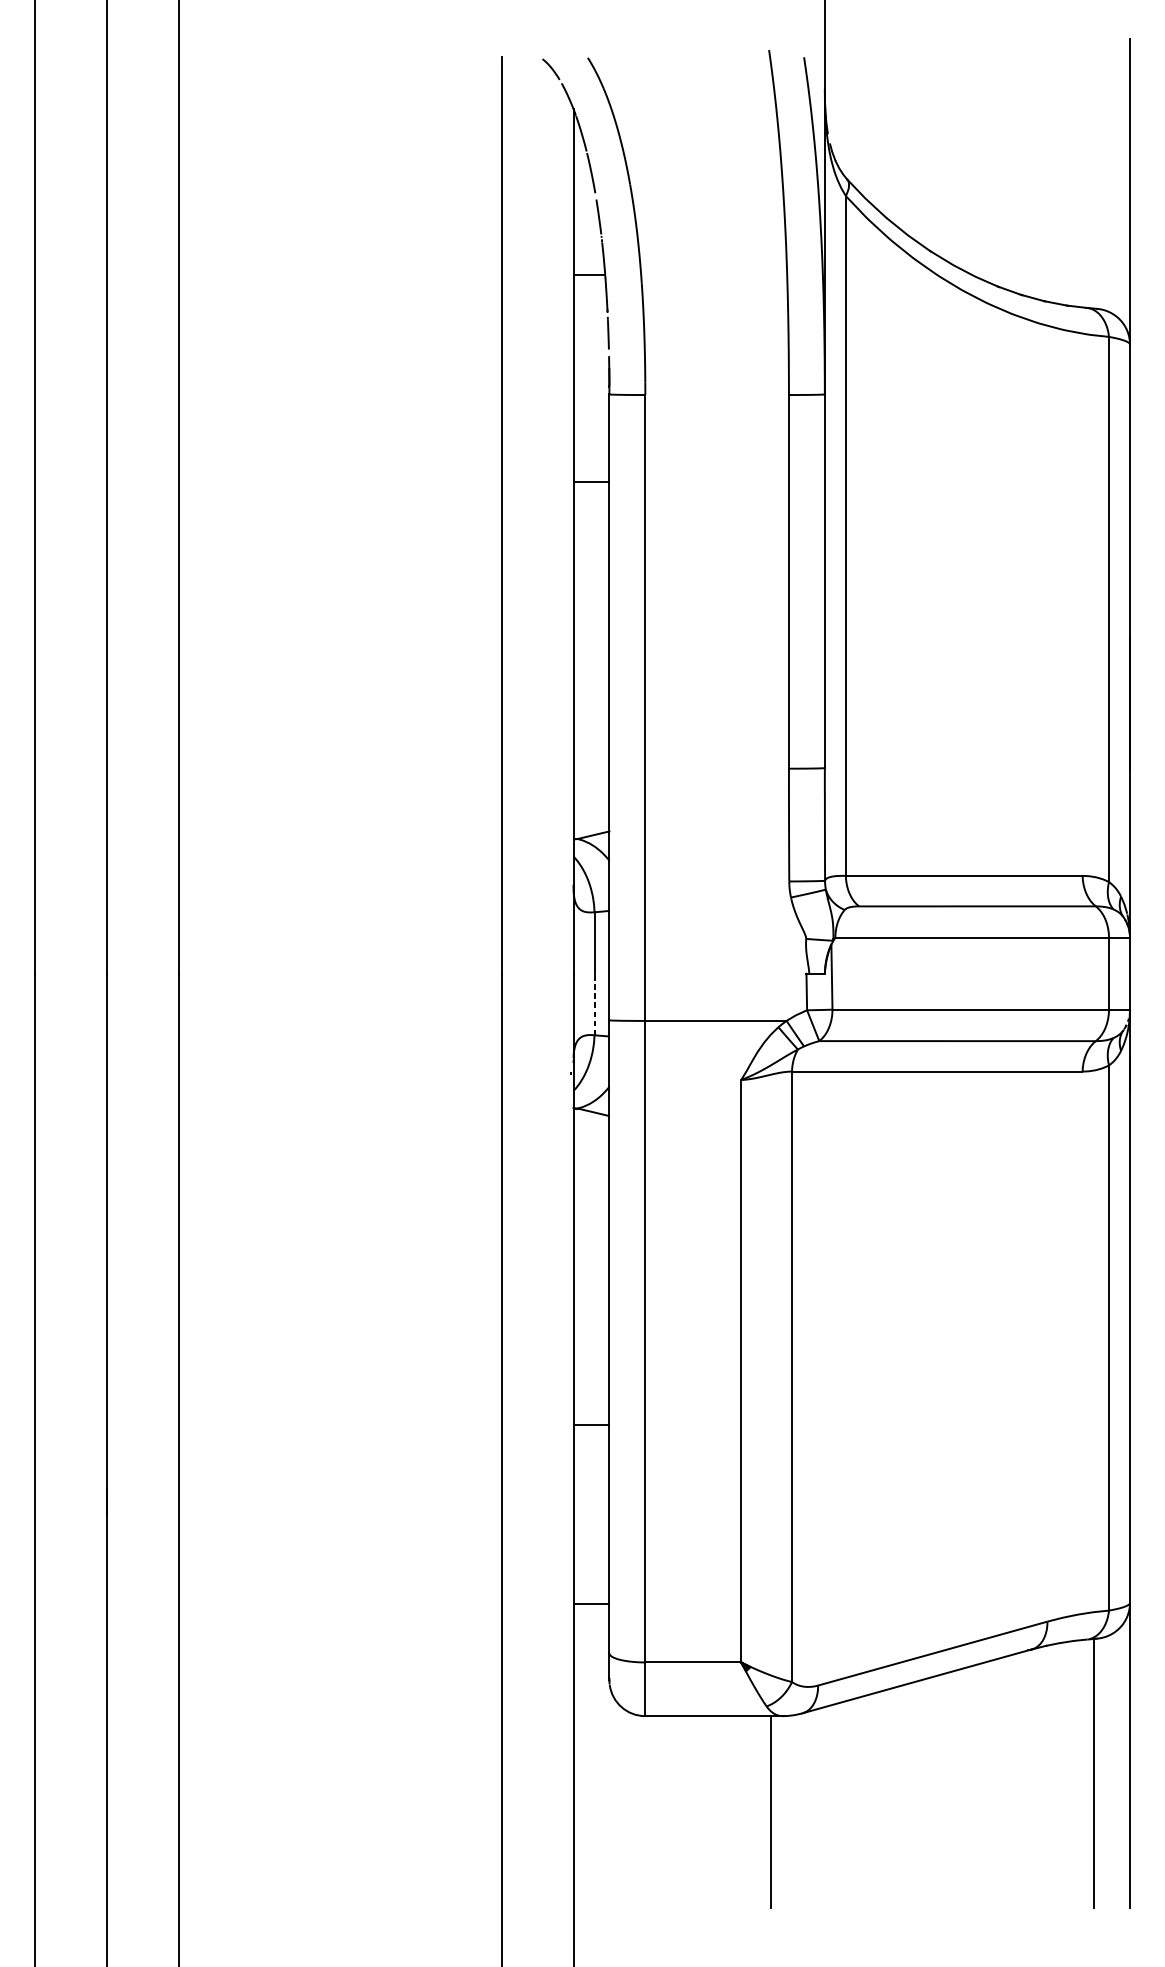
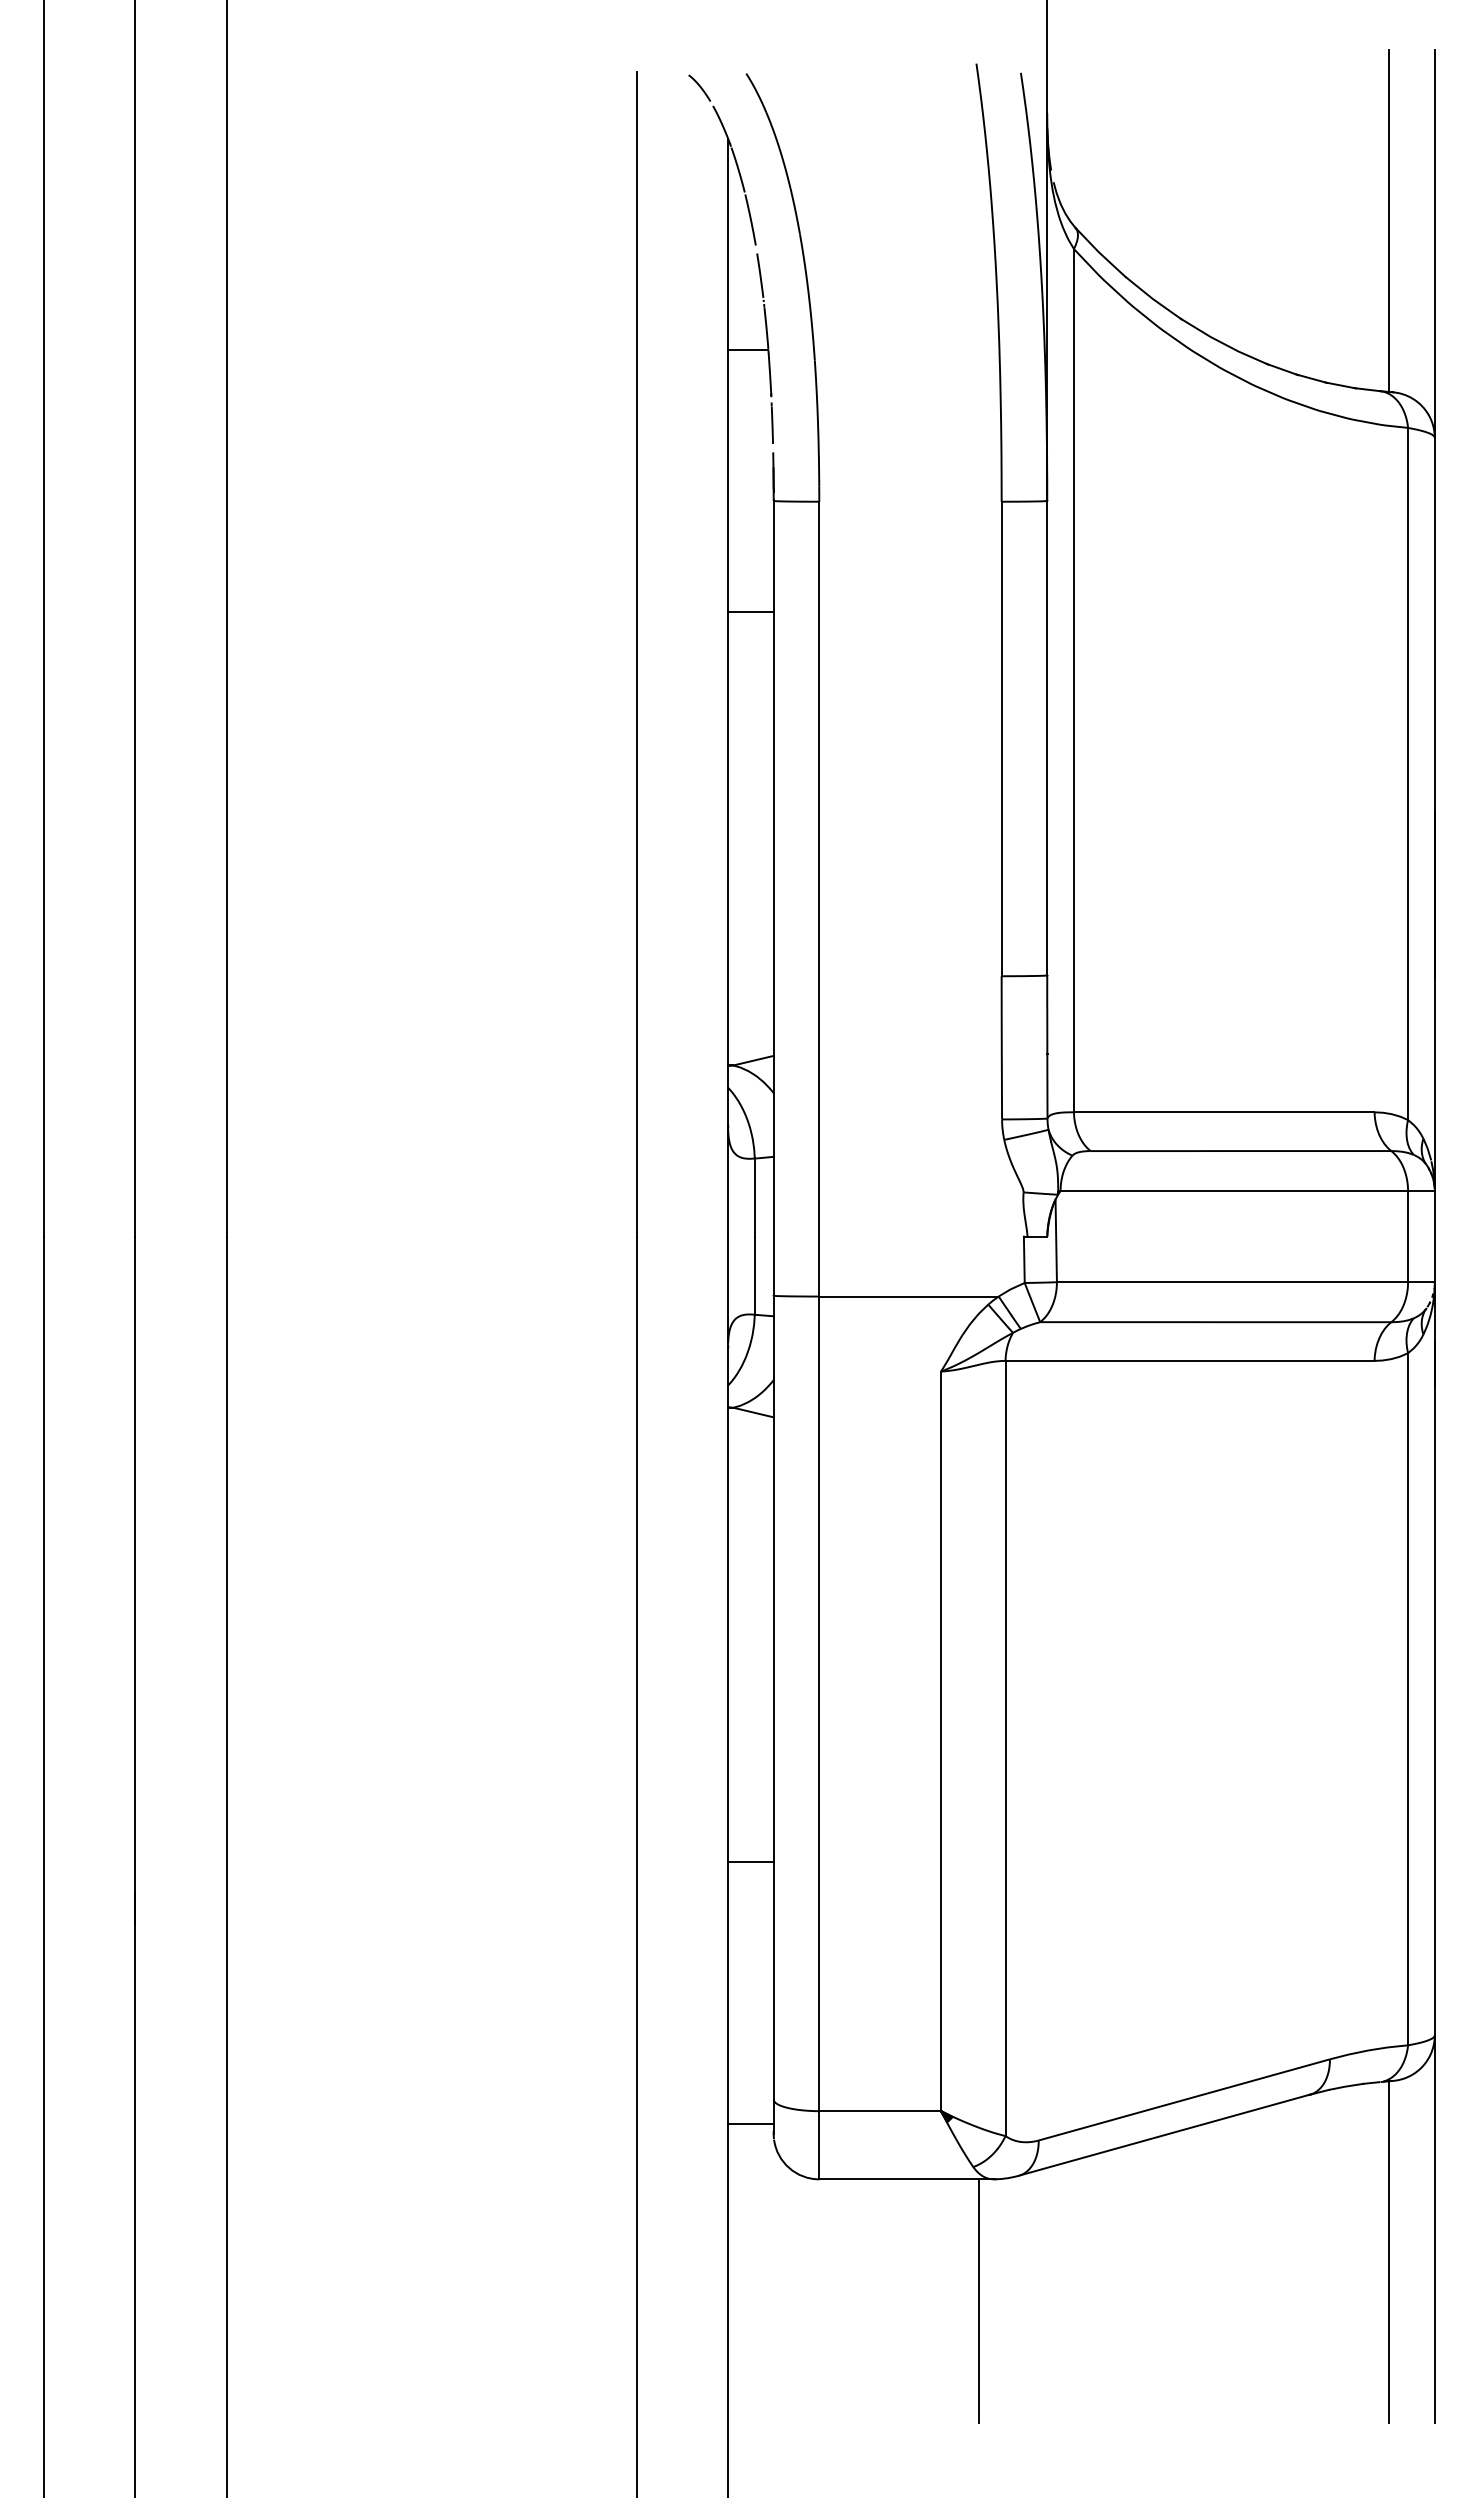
line: (1094, 173) -> (1389, 220), added
line: (594, 1004) -> (754, 1275), dashed -> solid
line: (591, 1424) -> (750, 1861), moved
line: (591, 1604) -> (750, 2123), moved

